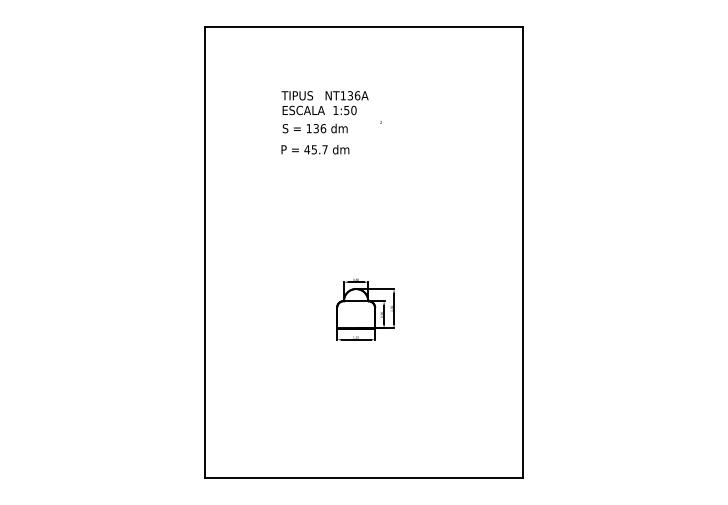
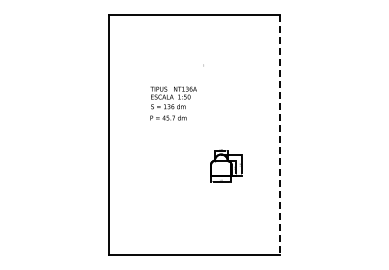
text: (324, 122) -> (173, 103), moved
line: (522, 253) -> (279, 135), solid -> dashed
part: (365, 309) -> (226, 165), moved

